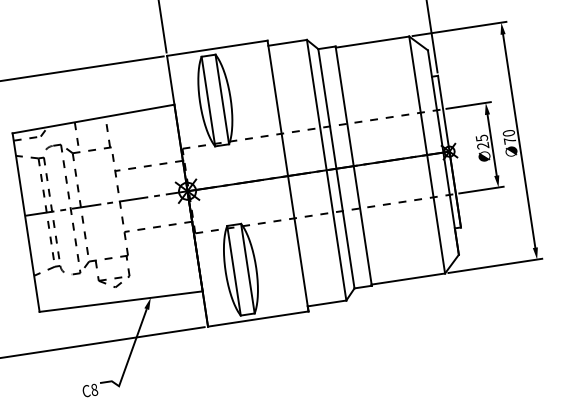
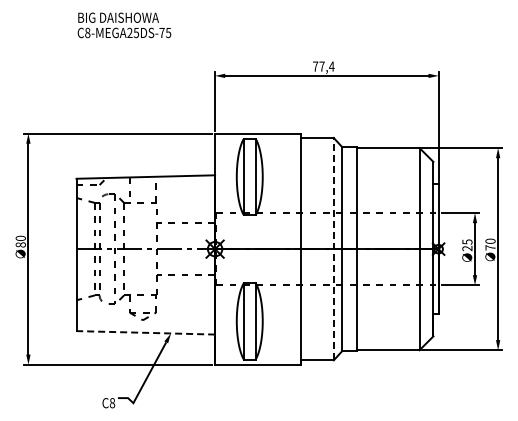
line: (326, 169) -> (333, 248), solid -> dashed
line: (120, 301) -> (145, 332), solid -> dashed

